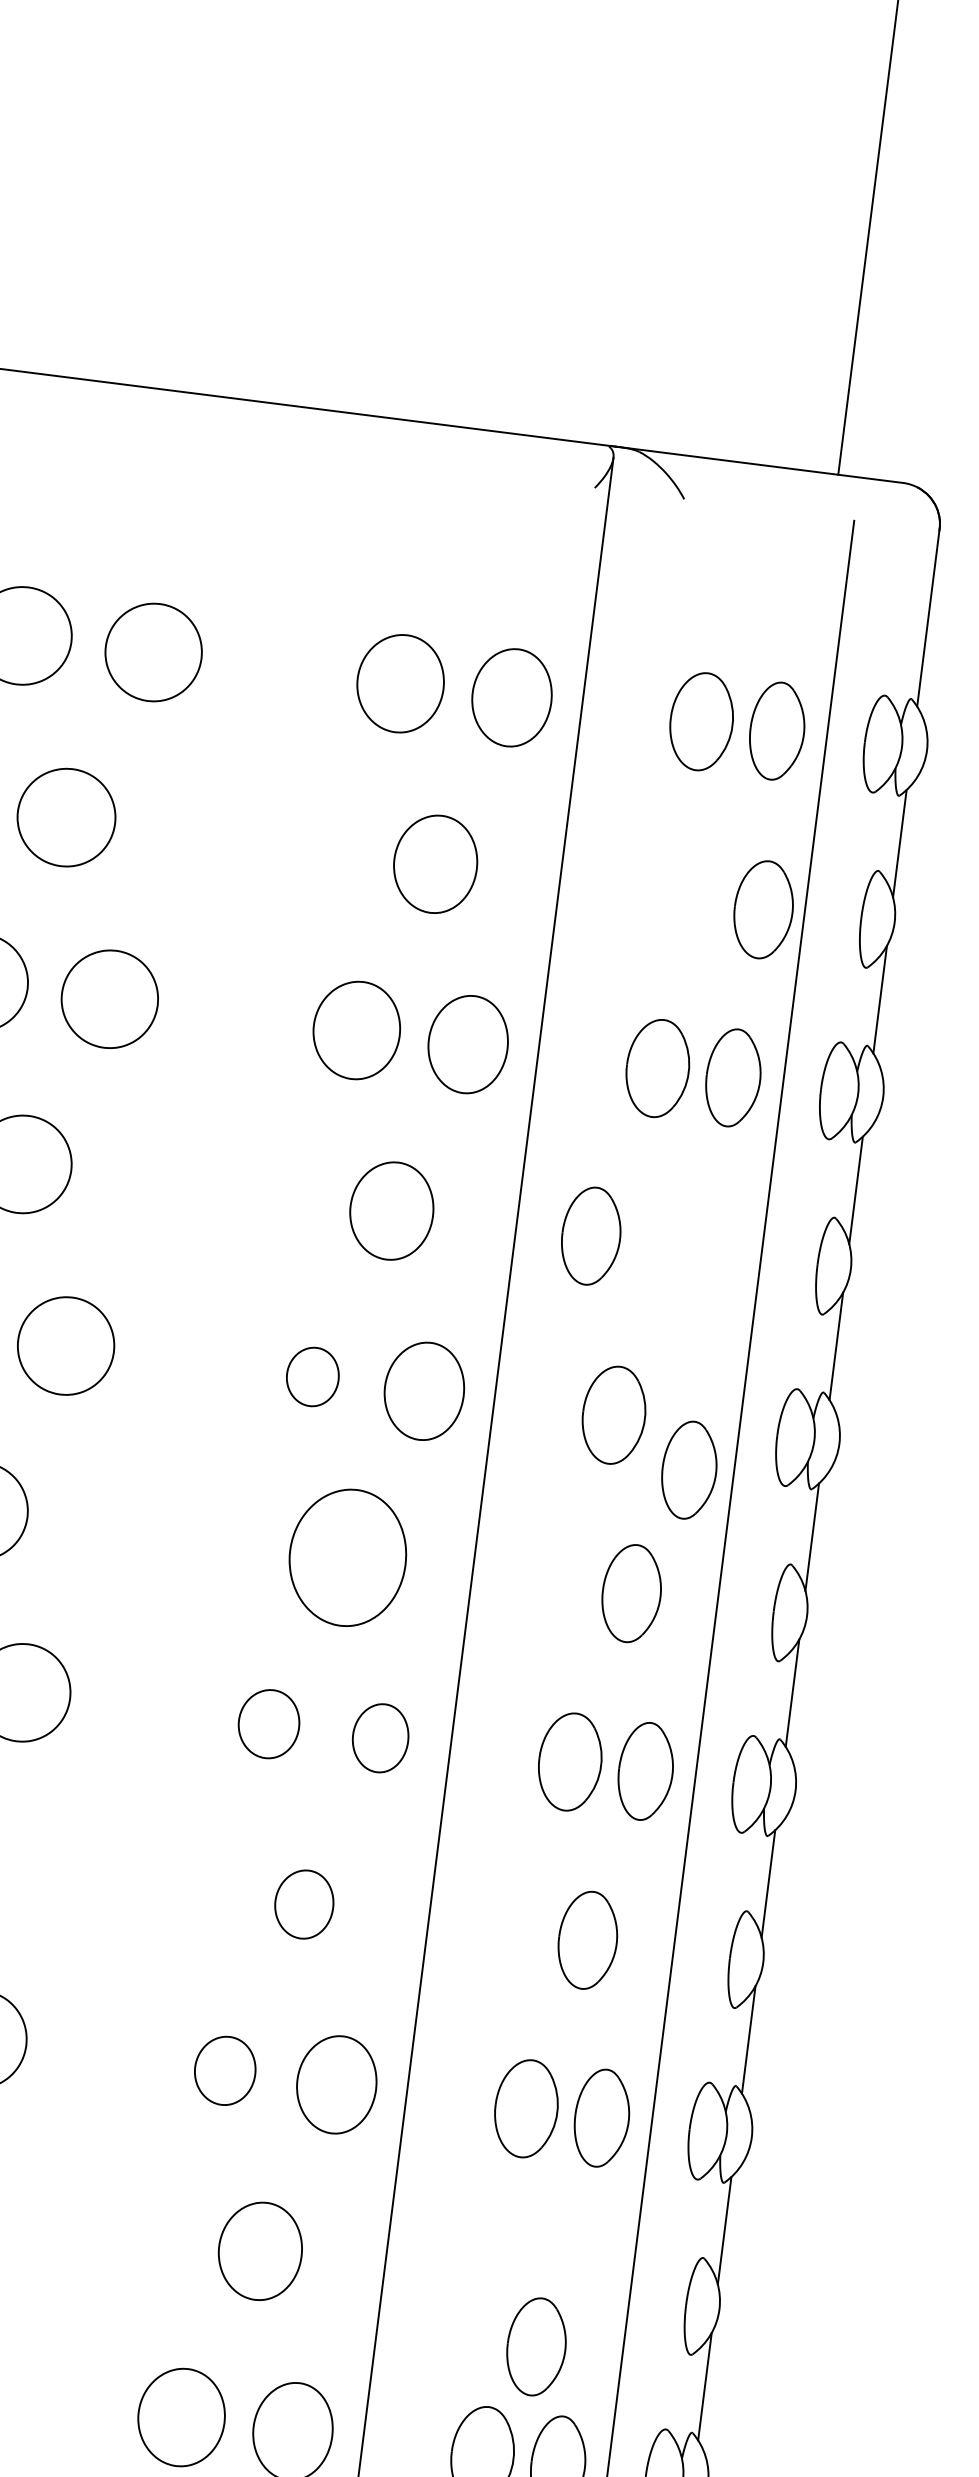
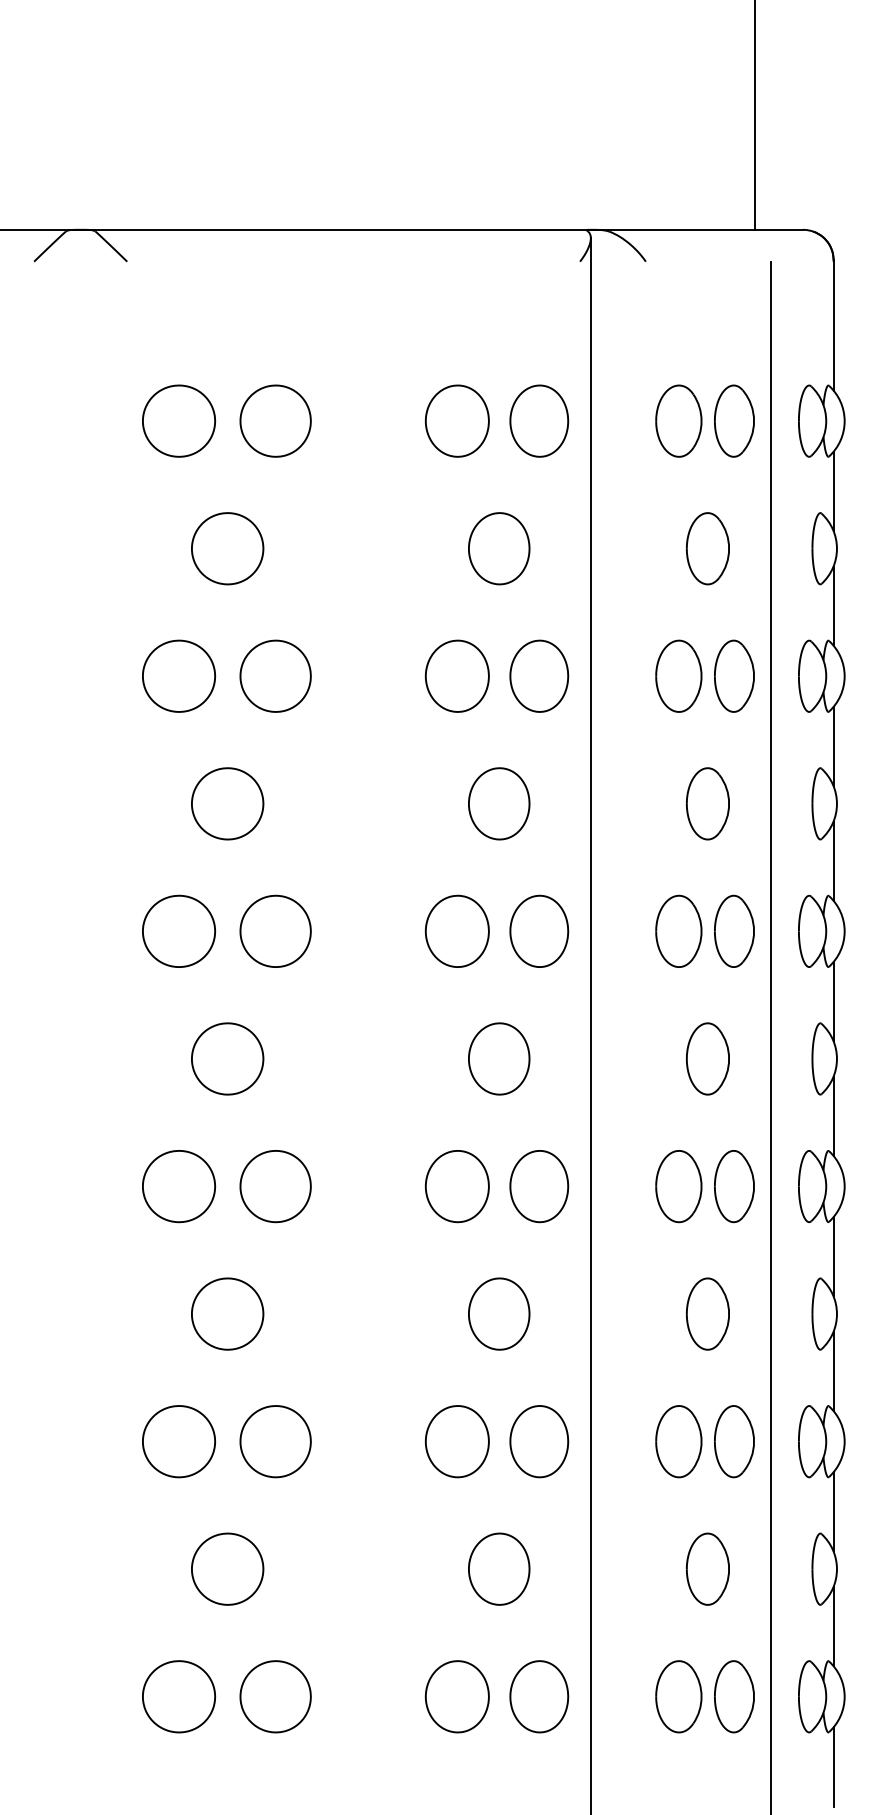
part: (763, 909) -> (707, 548), moved
part: (590, 1235) -> (707, 803), moved
part: (312, 1375) -> (456, 930), size x1.67
part: (689, 1469) -> (734, 930), moved
part: (348, 1557) -> (499, 1058), size x0.71
part: (268, 1723) -> (456, 1186), size x1.43
part: (380, 1738) -> (539, 1186), size x1.43
part: (304, 1903) -> (499, 1313), size x1.43
part: (224, 2070) -> (456, 1441), size x1.43
part: (536, 2345) -> (707, 1568), moved

